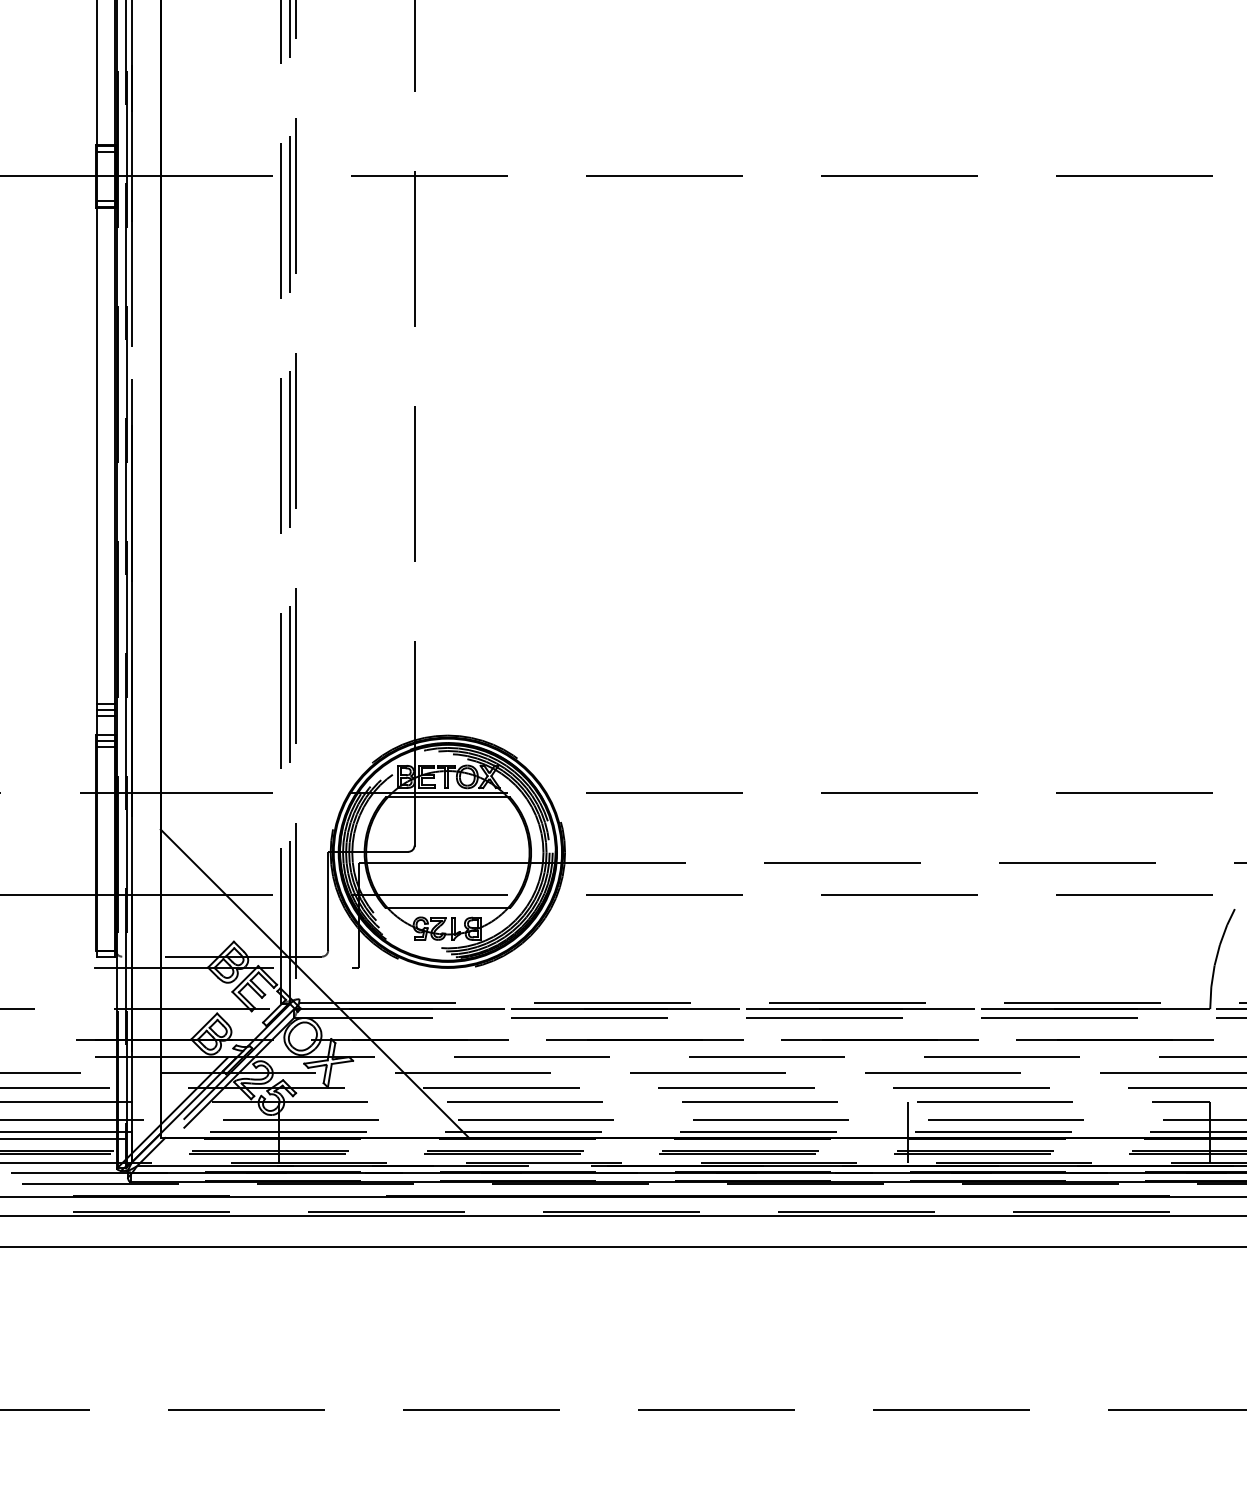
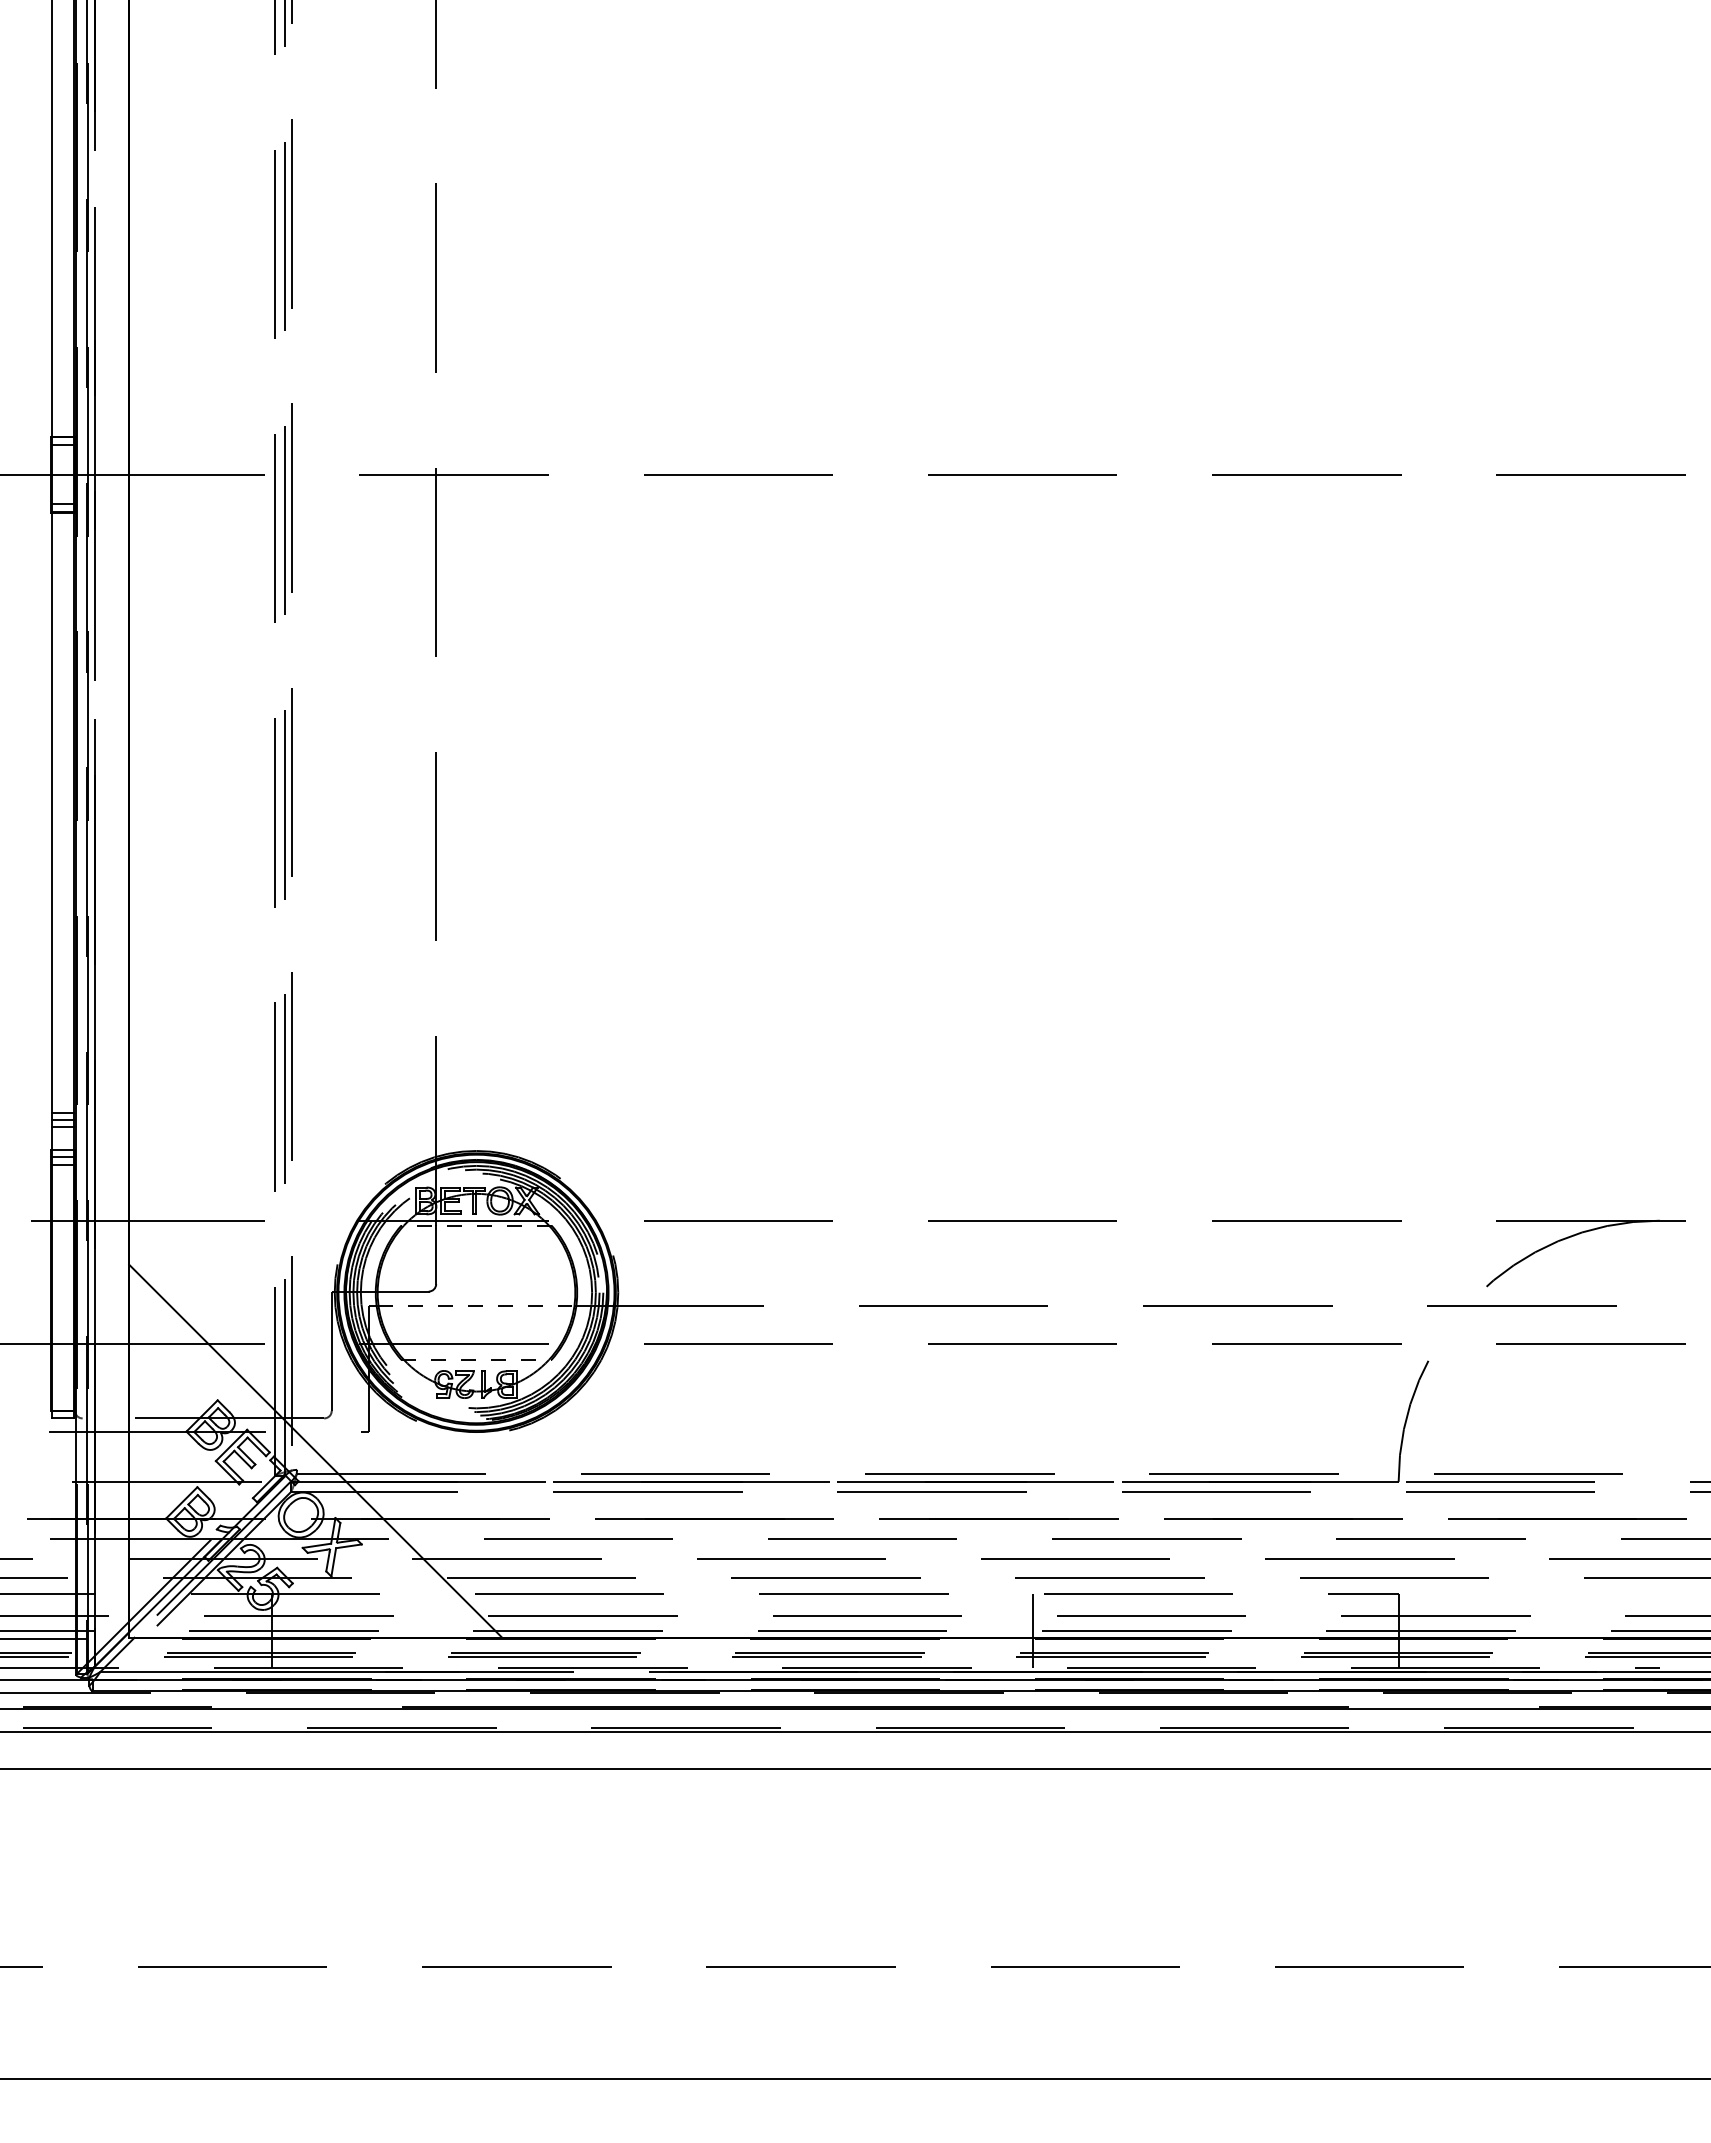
line: (447, 797) -> (476, 1225), solid -> dashed
line: (448, 863) -> (477, 1305), solid -> dashed
line: (448, 907) -> (477, 1359), solid -> dashed

